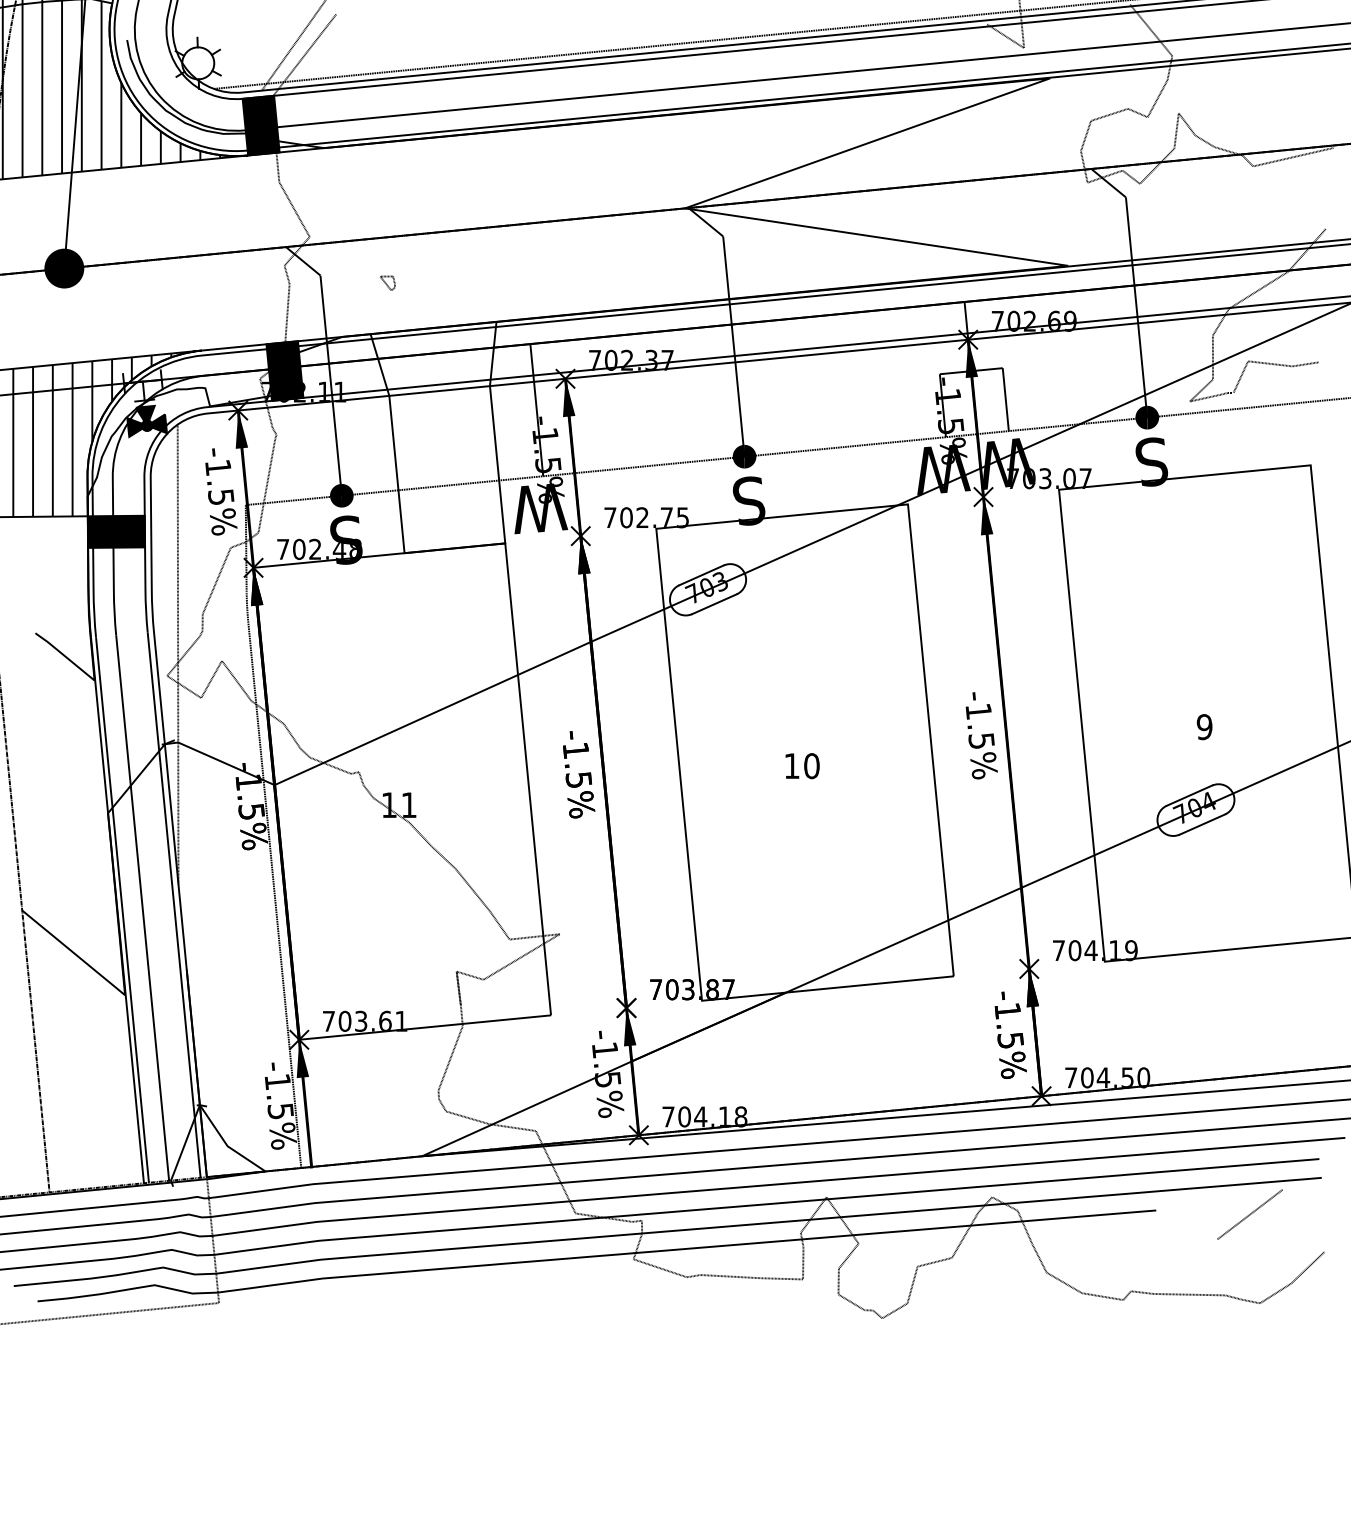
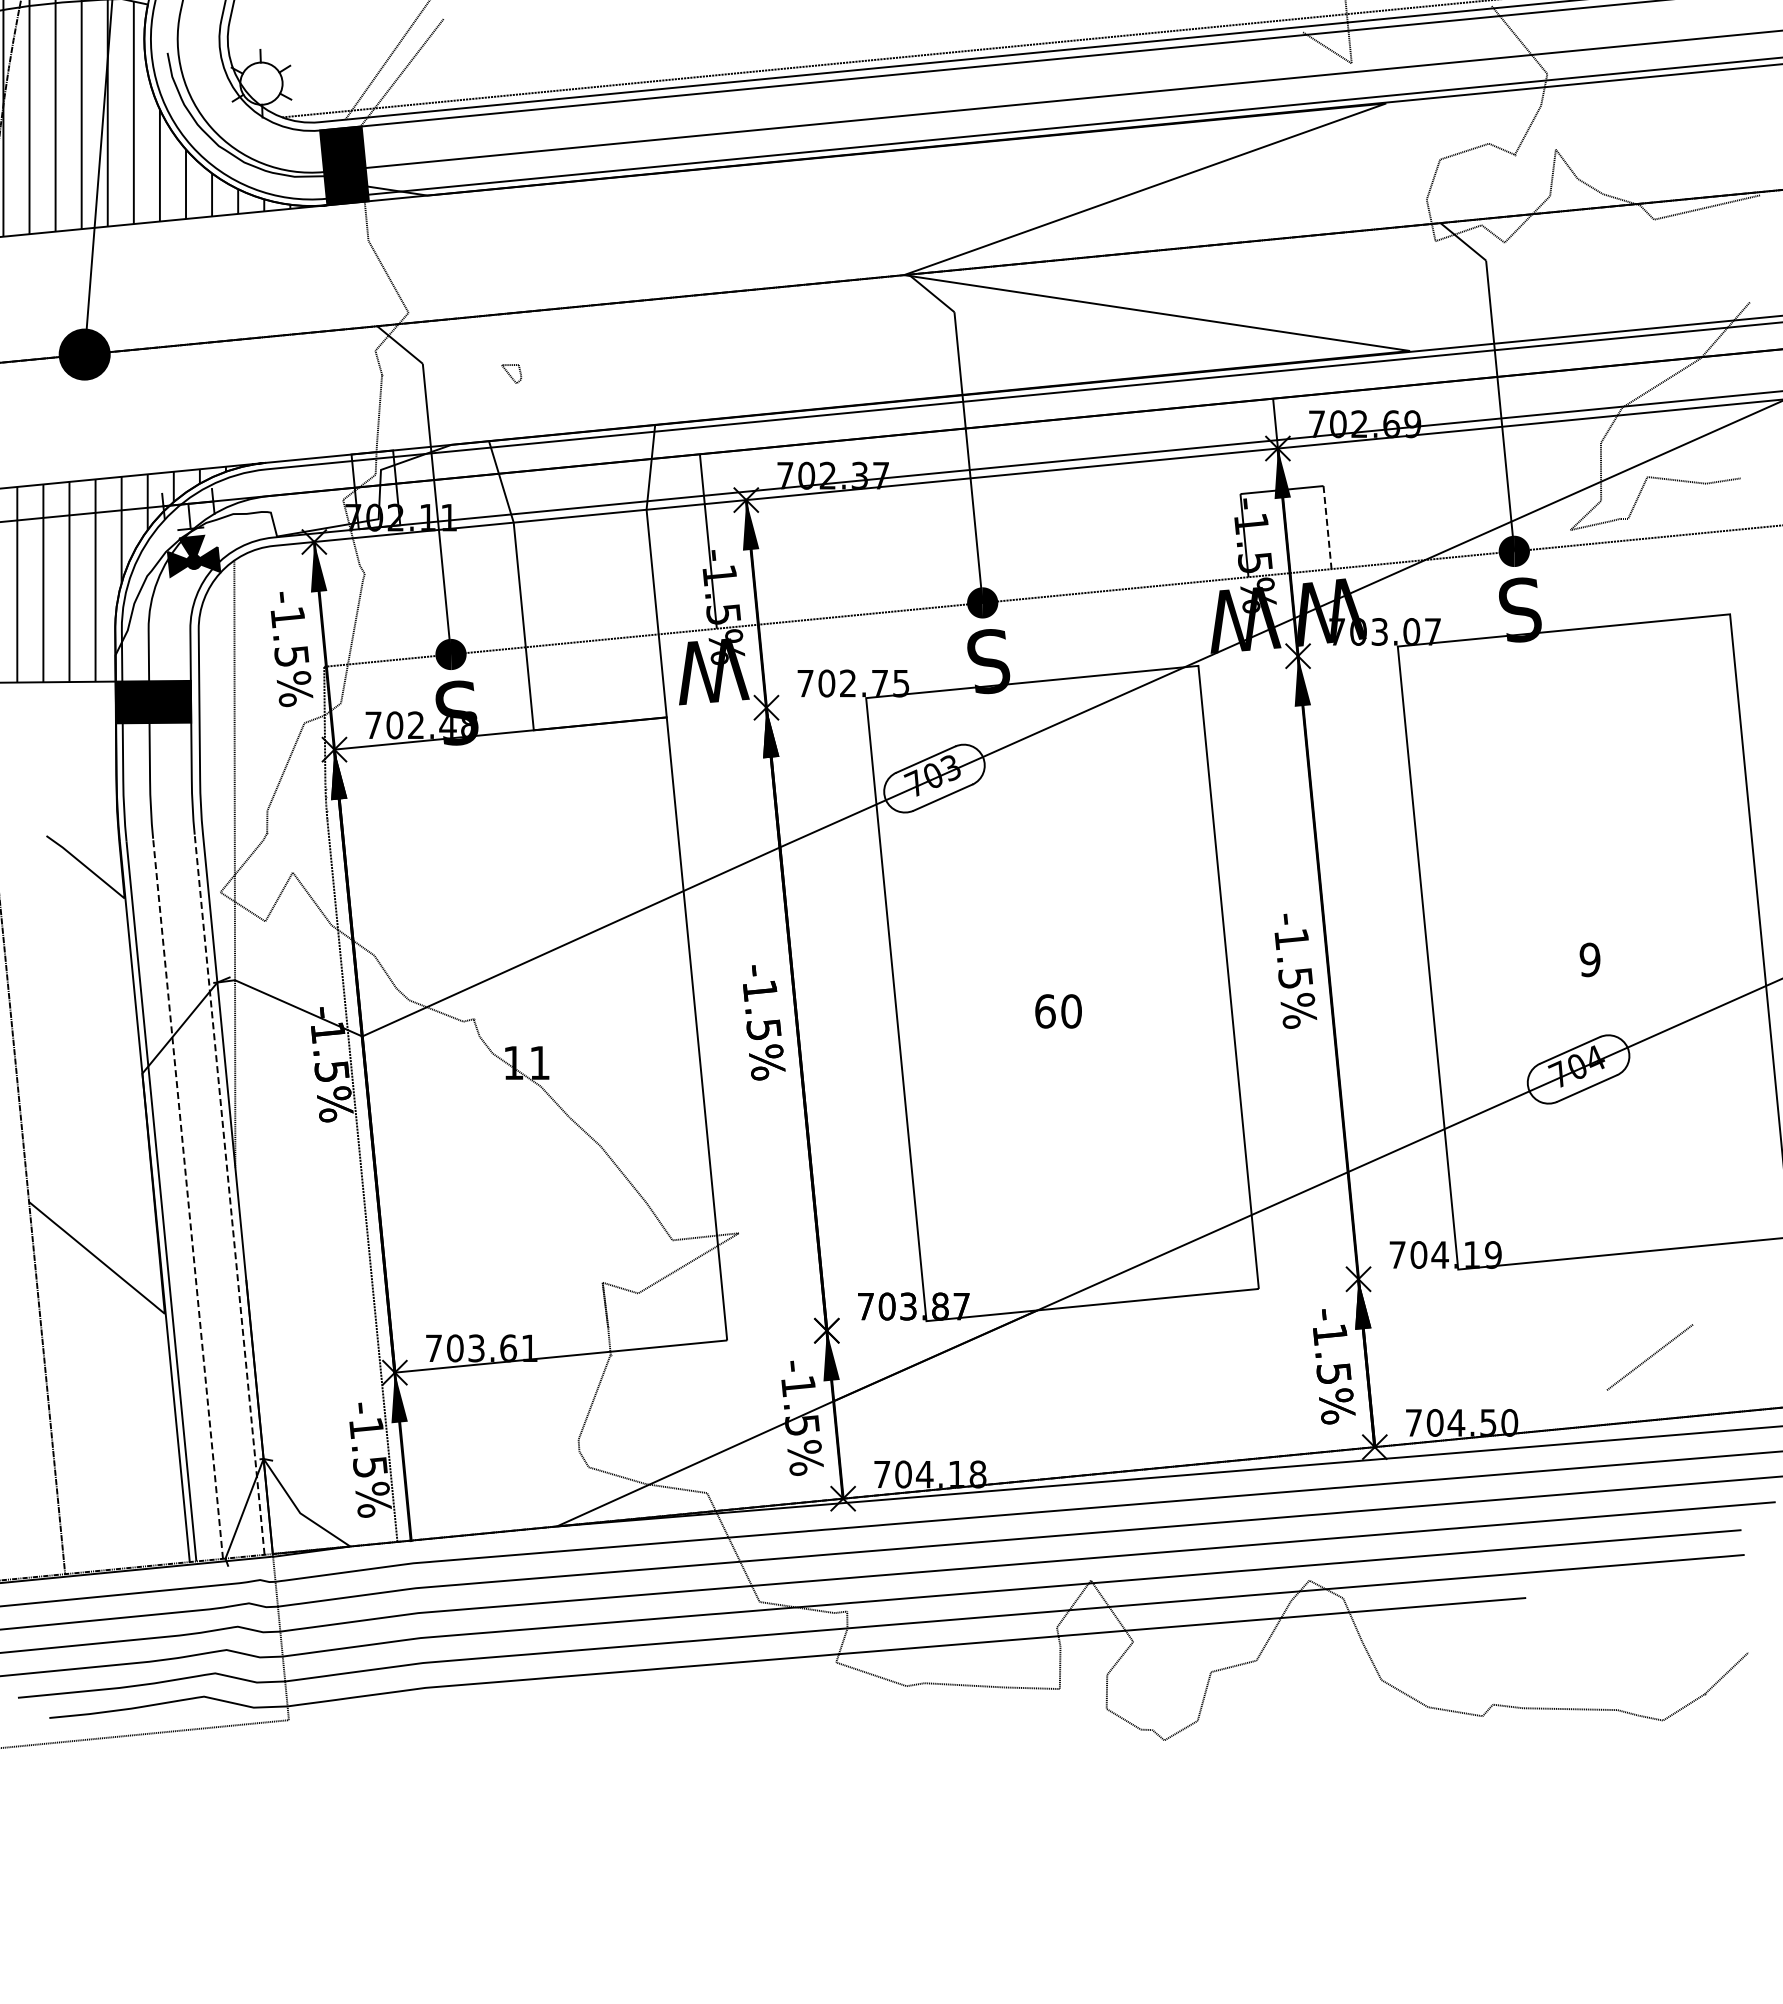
fill: (284, 370) -> (375, 489), removed
line: (1005, 399) -> (1327, 527), solid -> dashed
text: (792, 766) -> (1045, 1011), 10 -> 60
line: (174, 904) -> (229, 1194), solid -> dashed
line: (142, 907) -> (188, 1198), solid -> dashed
line: (1249, 1214) -> (1649, 1357), moved

